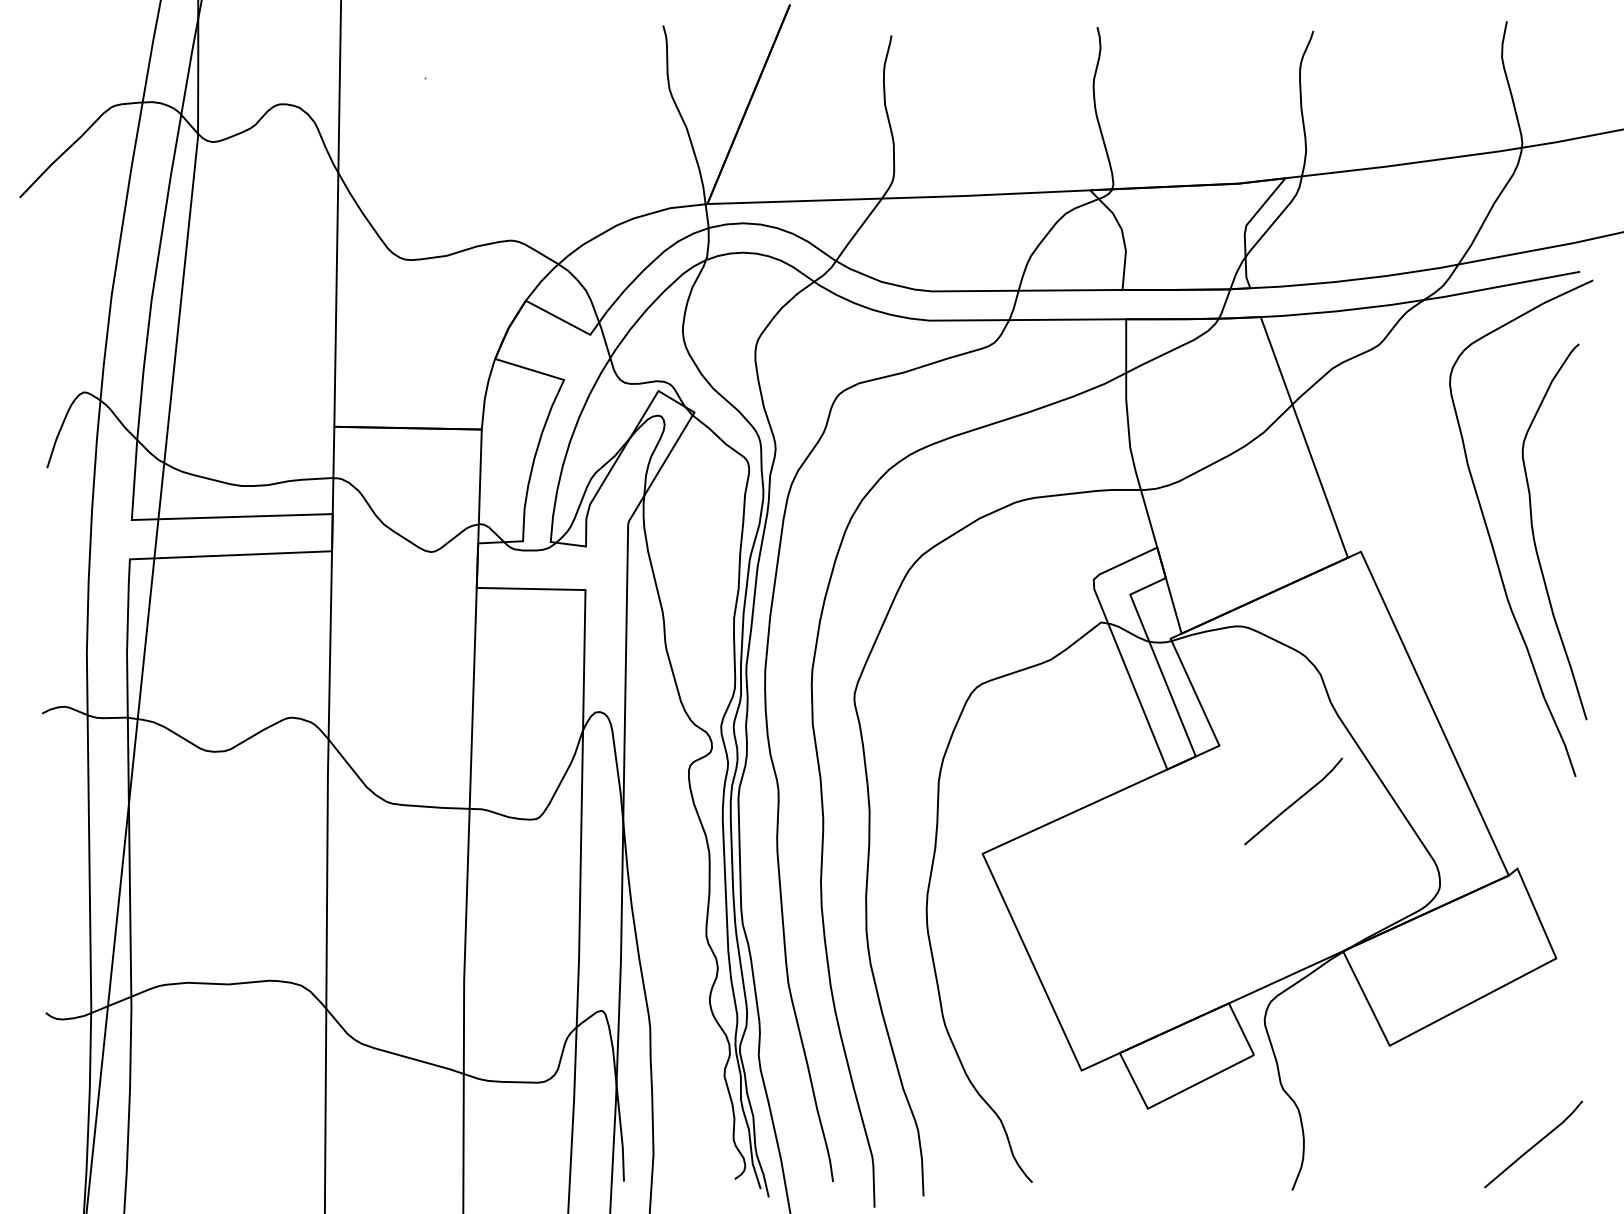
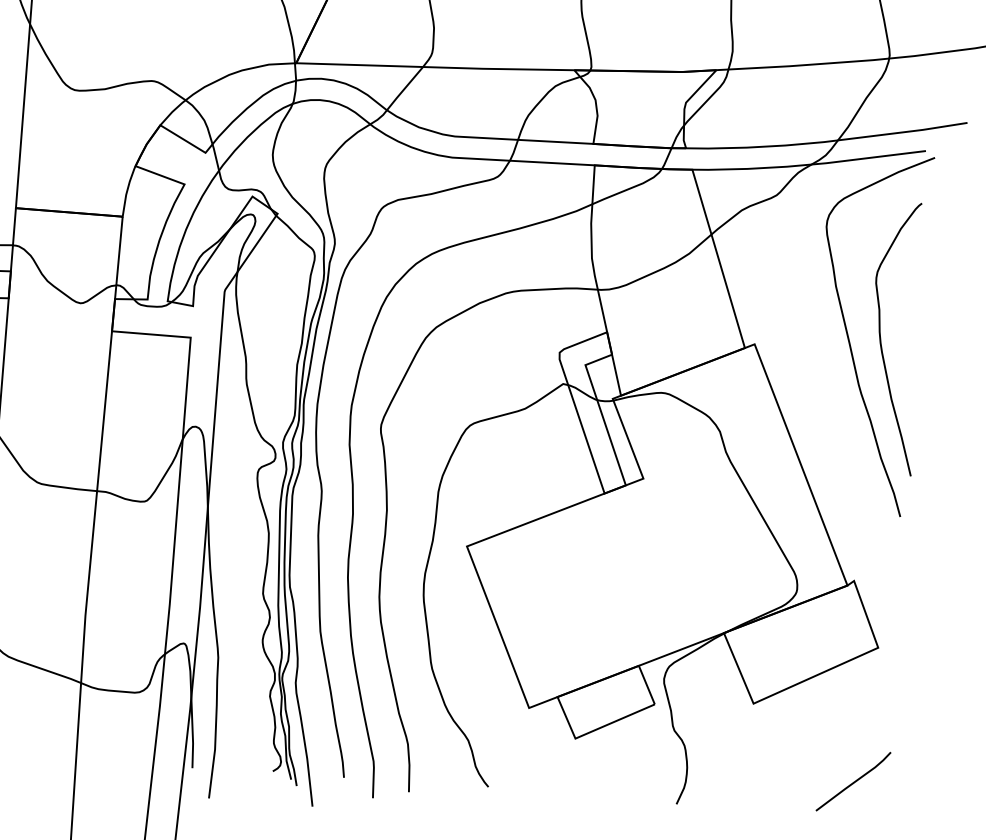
line: (1294, 801) -> (695, 522), removed

